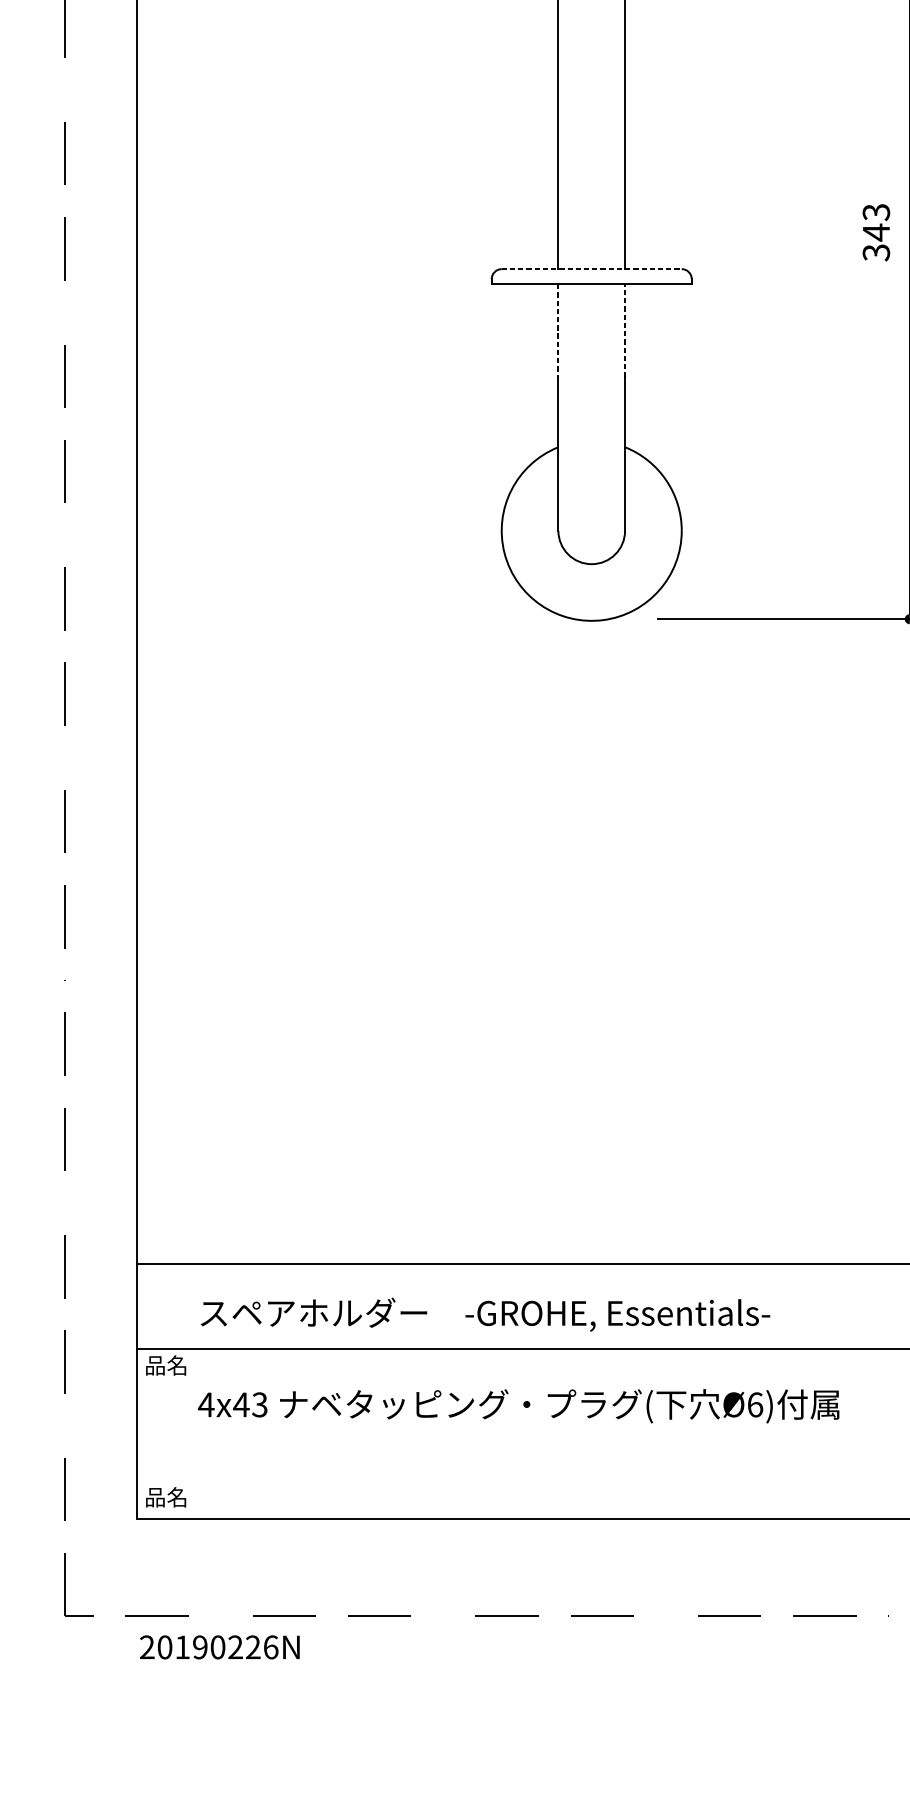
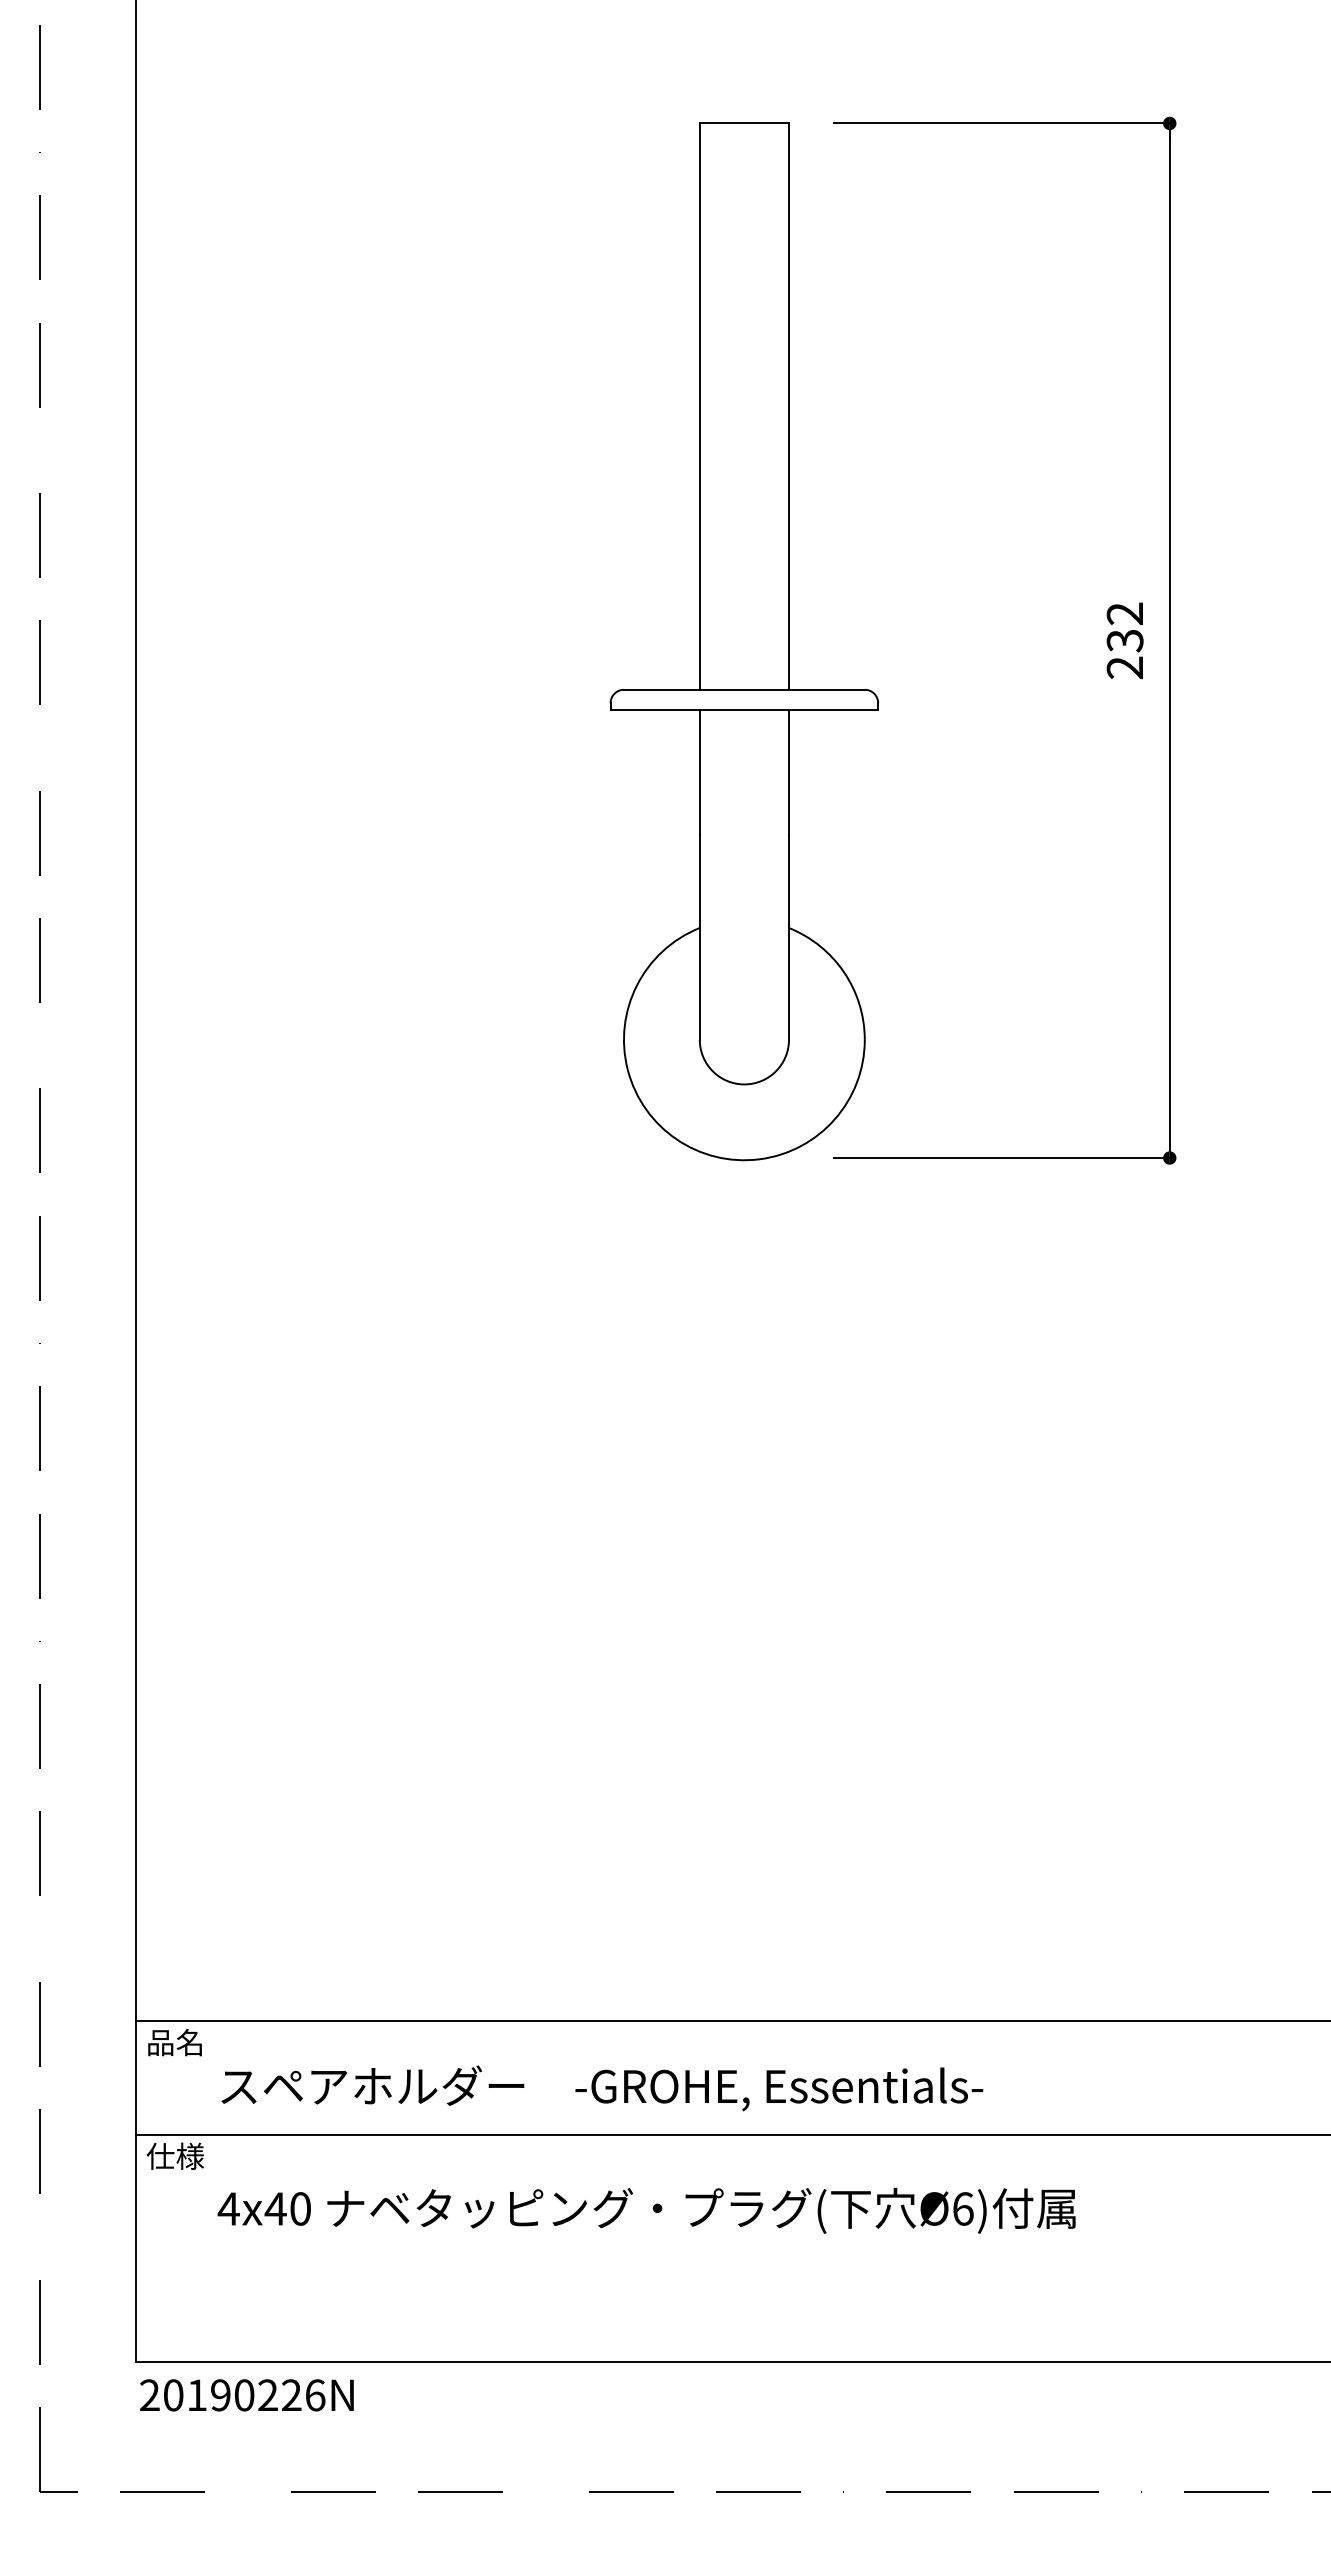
text: (875, 232) -> (1124, 640), 343 -> 232
line: (591, 268) -> (744, 689), dashed -> solid
line: (558, 330) -> (699, 772), dashed -> solid
line: (624, 330) -> (788, 771), dashed -> solid
text: (165, 1364) -> (174, 2155), 品名 -> 仕様
text: (259, 1404) -> (299, 2208), 4x43 -> 4x40
text: (165, 1497) -> (174, 2042), moved
text: (219, 1647) -> (246, 2395), moved

